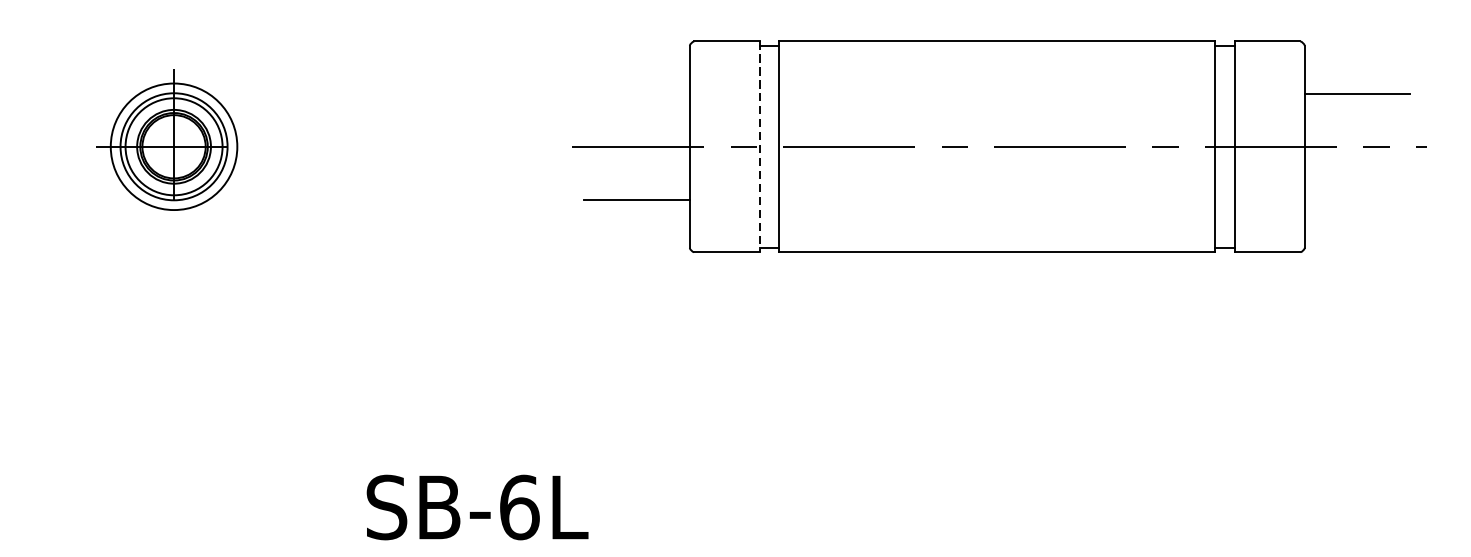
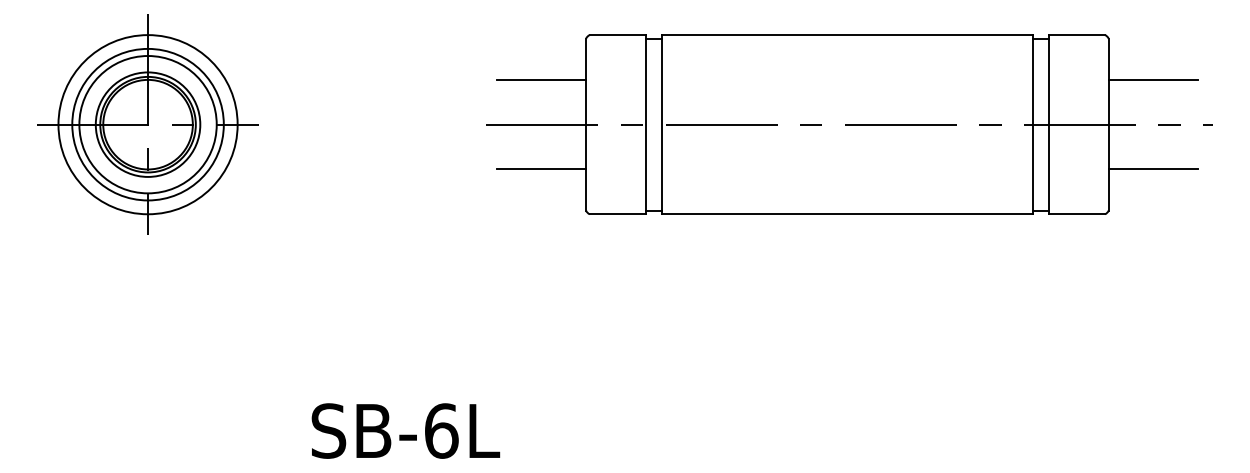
line: (637, 93) -> (541, 79), added
part: (173, 146) -> (147, 124), size x1.67
line: (759, 146) -> (645, 124), dashed -> solid
line: (1357, 199) -> (1153, 169), added

